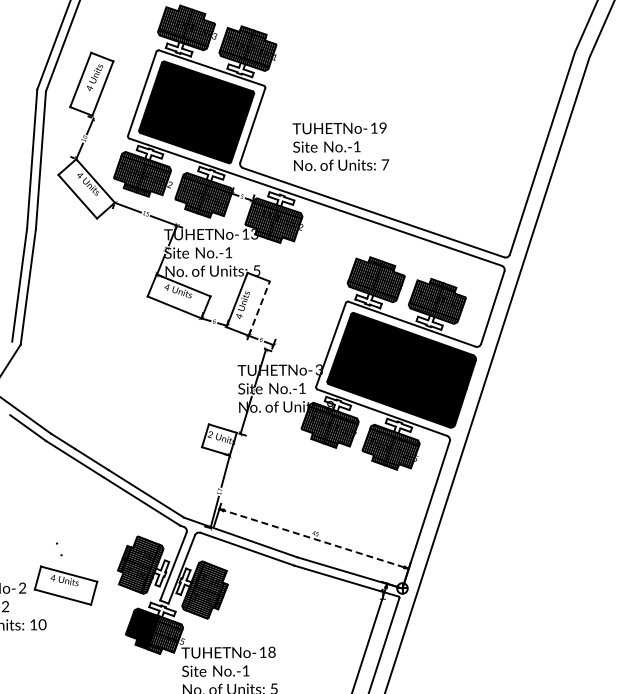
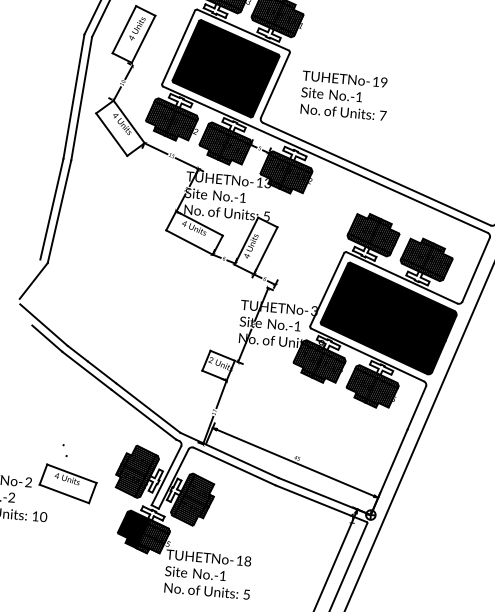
text: (340, 146) -> (344, 95), moved
line: (259, 308) -> (265, 250), dashed -> solid
line: (314, 538) -> (295, 462), dashed -> solid

